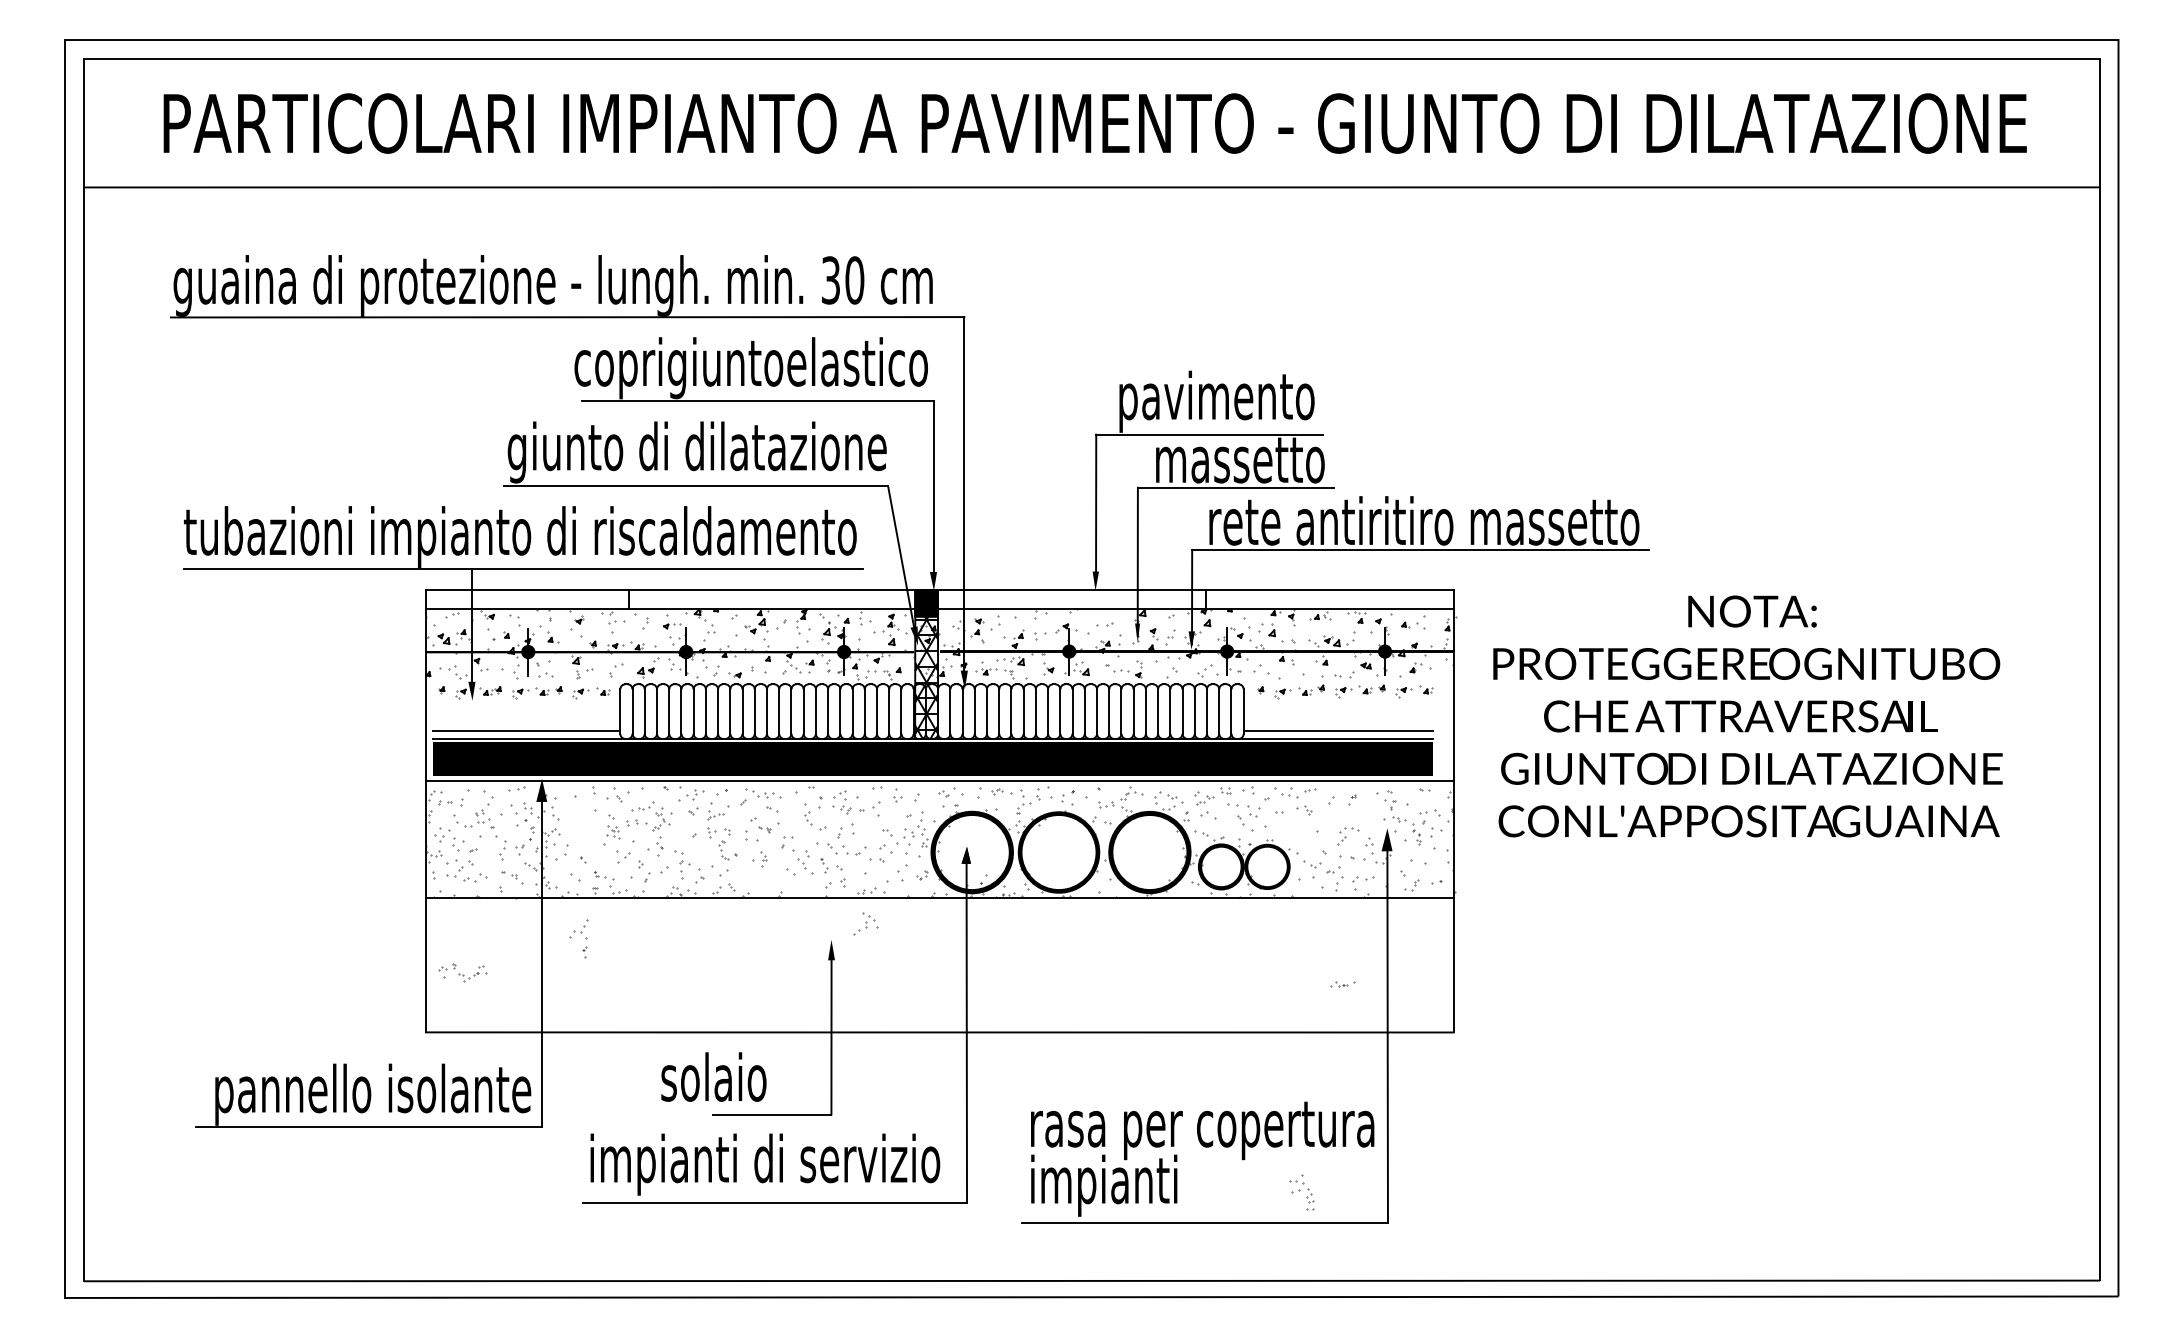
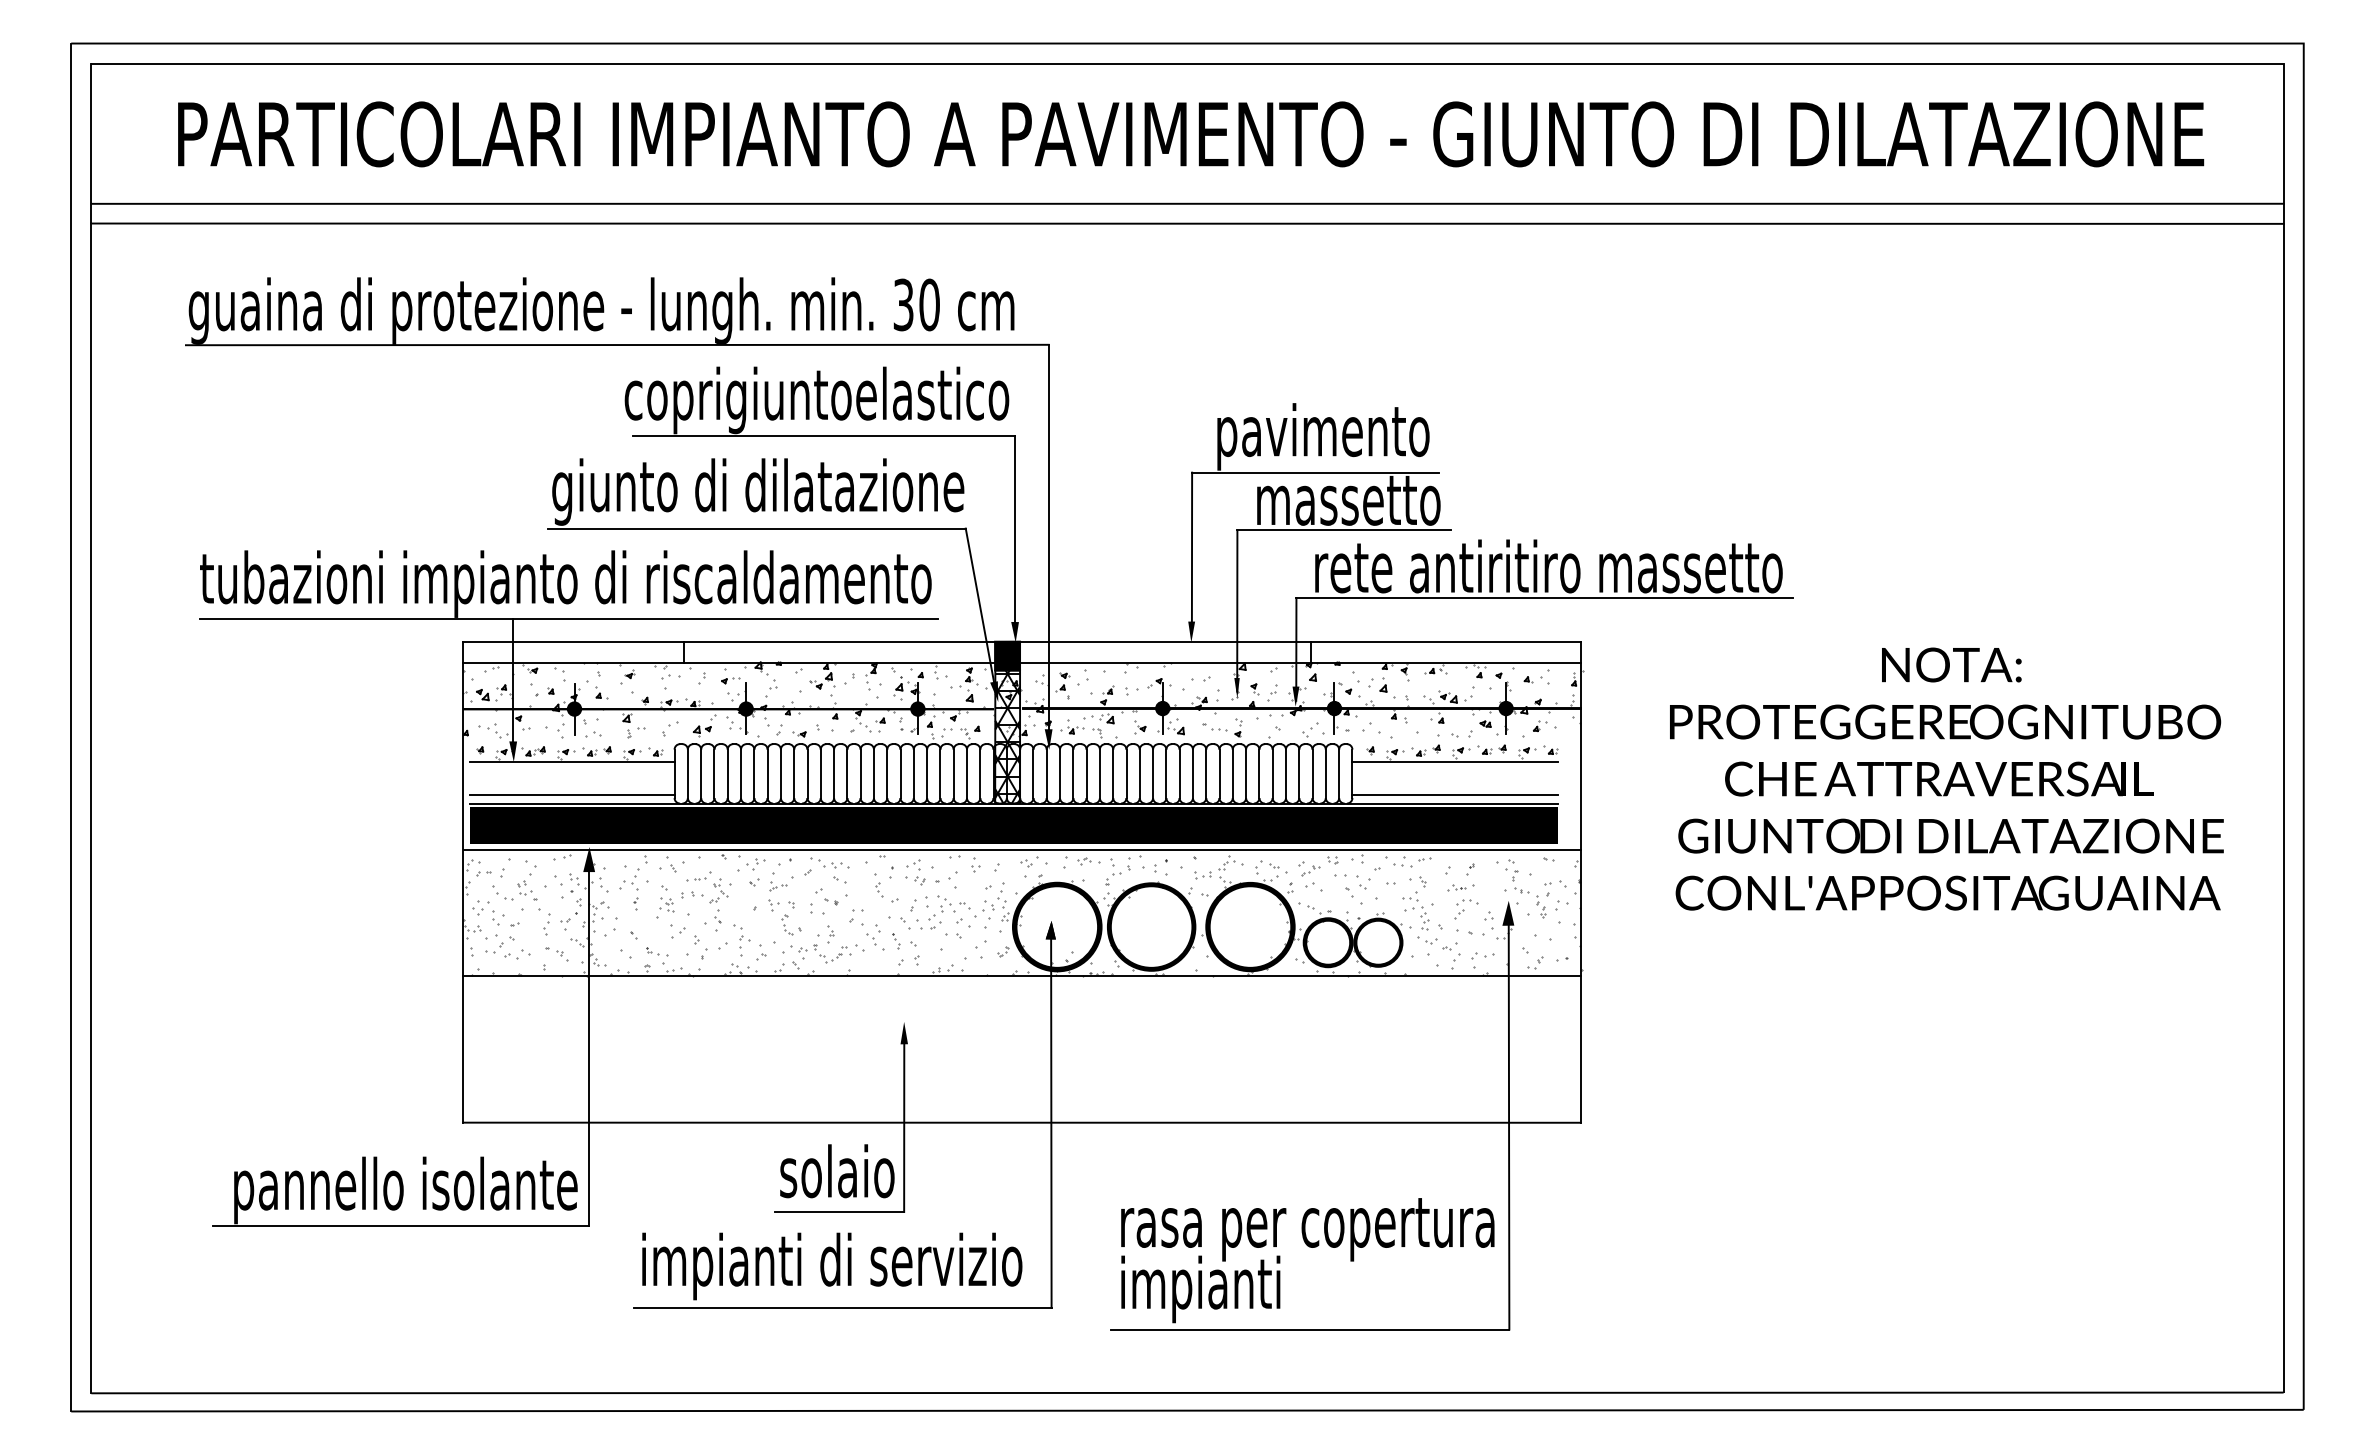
line: (1092, 205) -> (1187, 223), added
line: (526, 700) -> (572, 761), added
line: (1338, 700) -> (1455, 761), added
text: (1747, 715) -> (1946, 778), moved
part: (865, 923) -> (941, 907), moved
part: (578, 938) -> (629, 889), moved
part: (462, 972) -> (824, 953), moved
part: (1343, 984) -> (1460, 887), moved
text: (714, 1077) -> (837, 1171), moved
part: (1301, 1192) -> (1415, 910), moved

